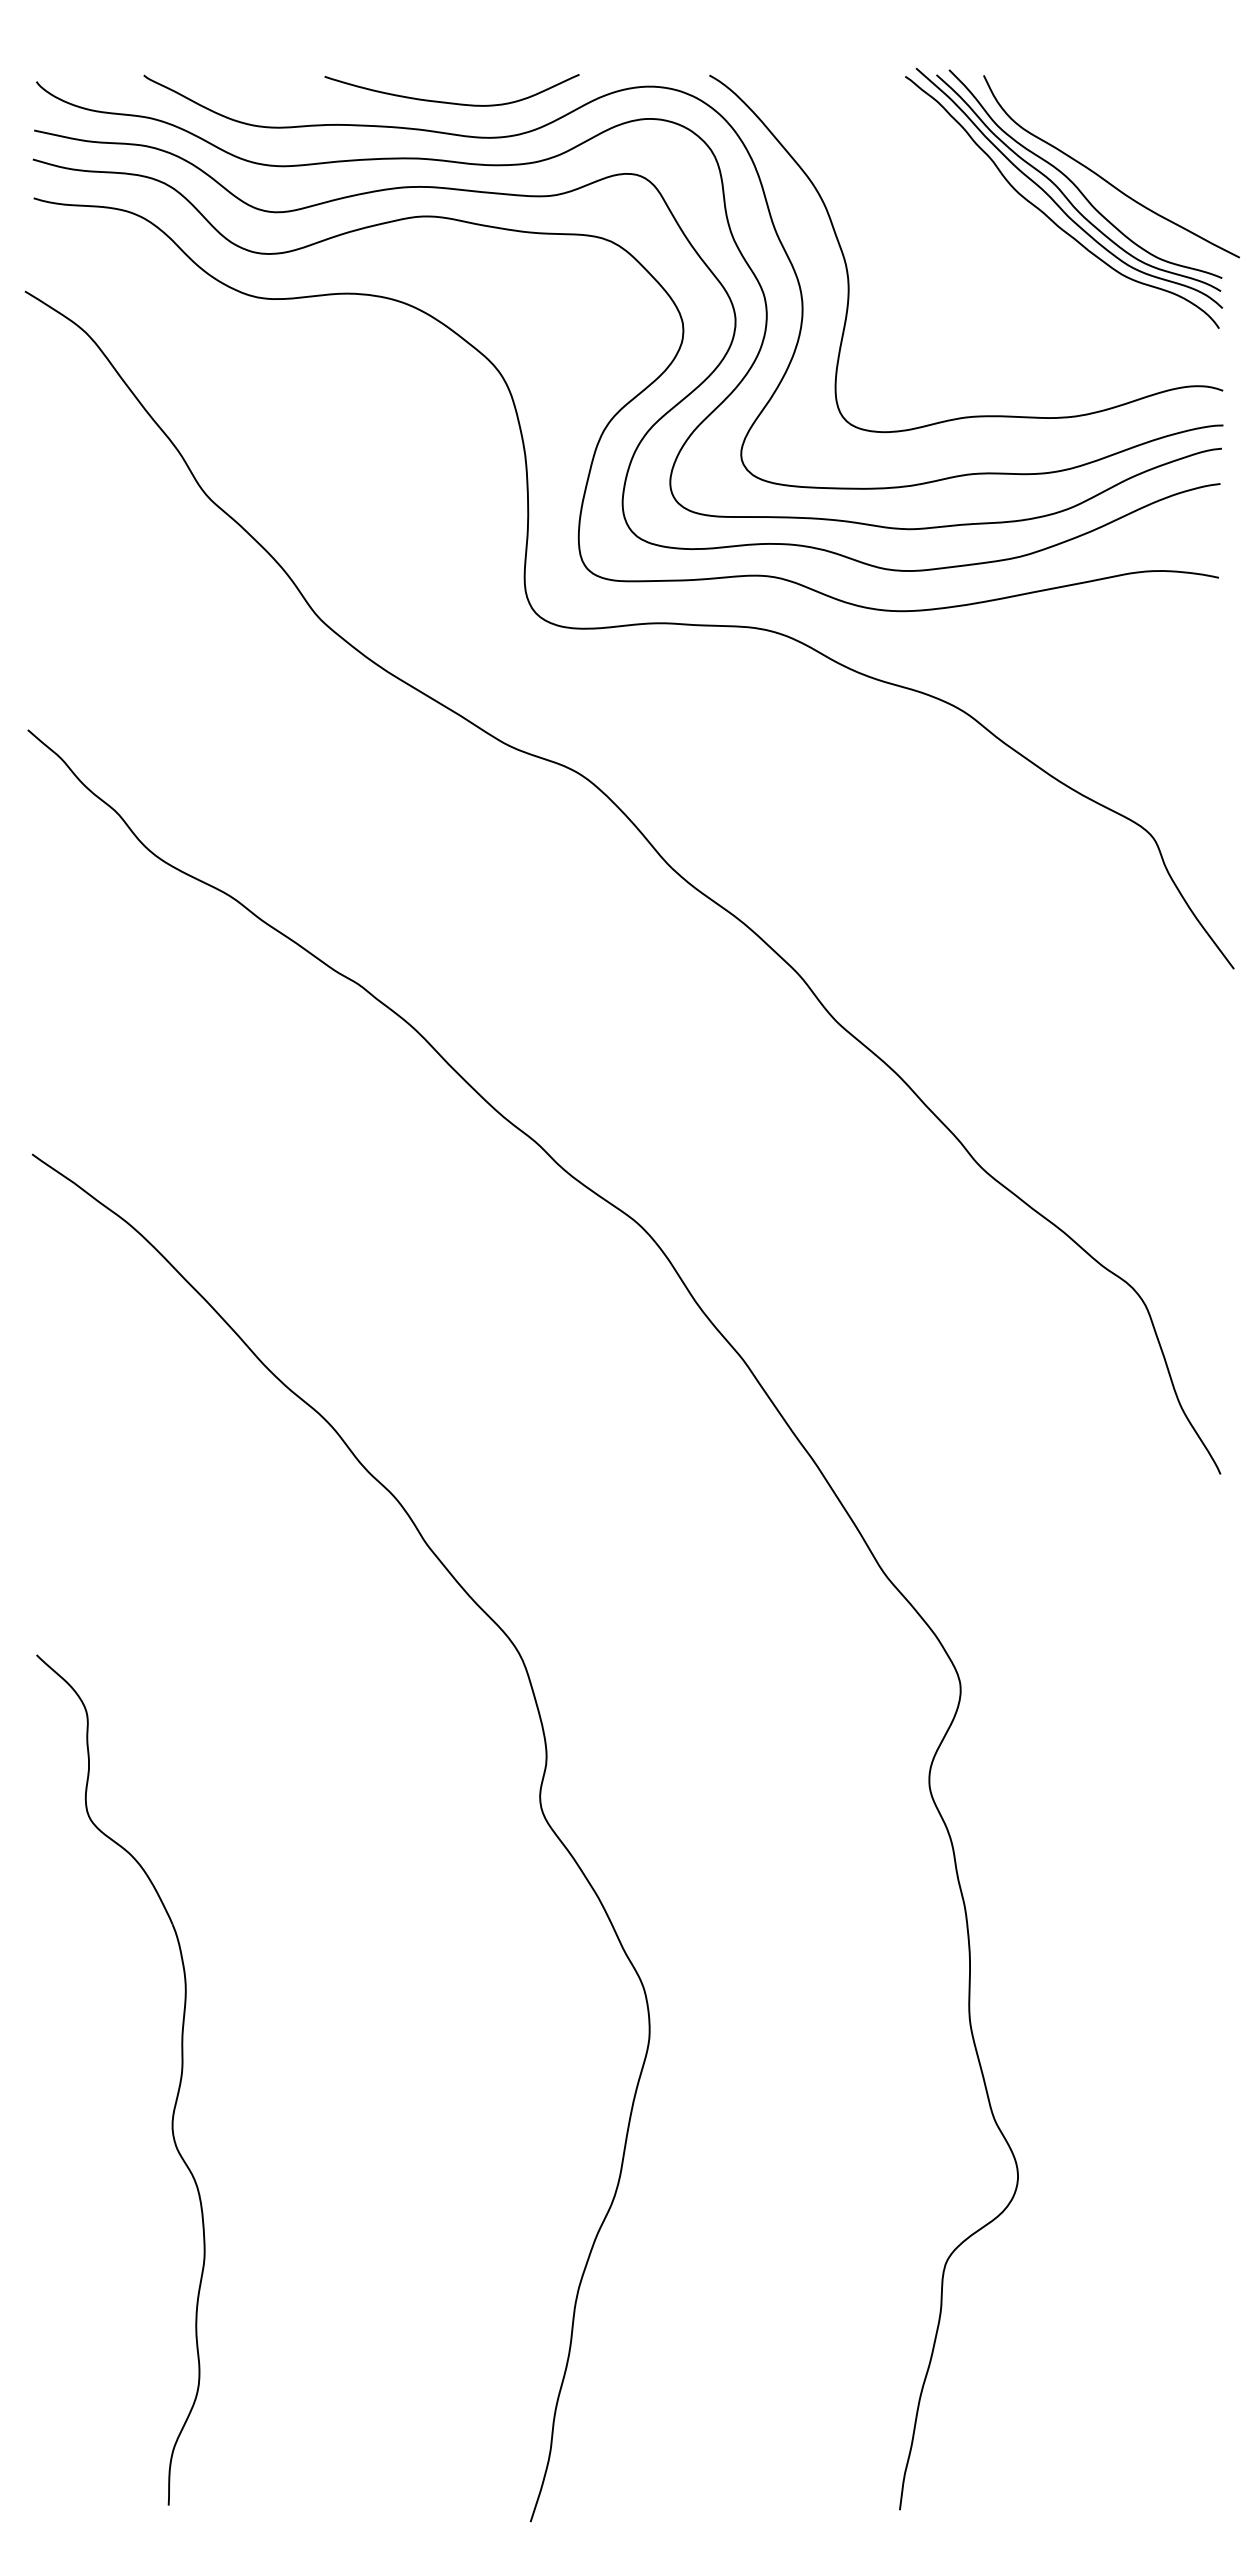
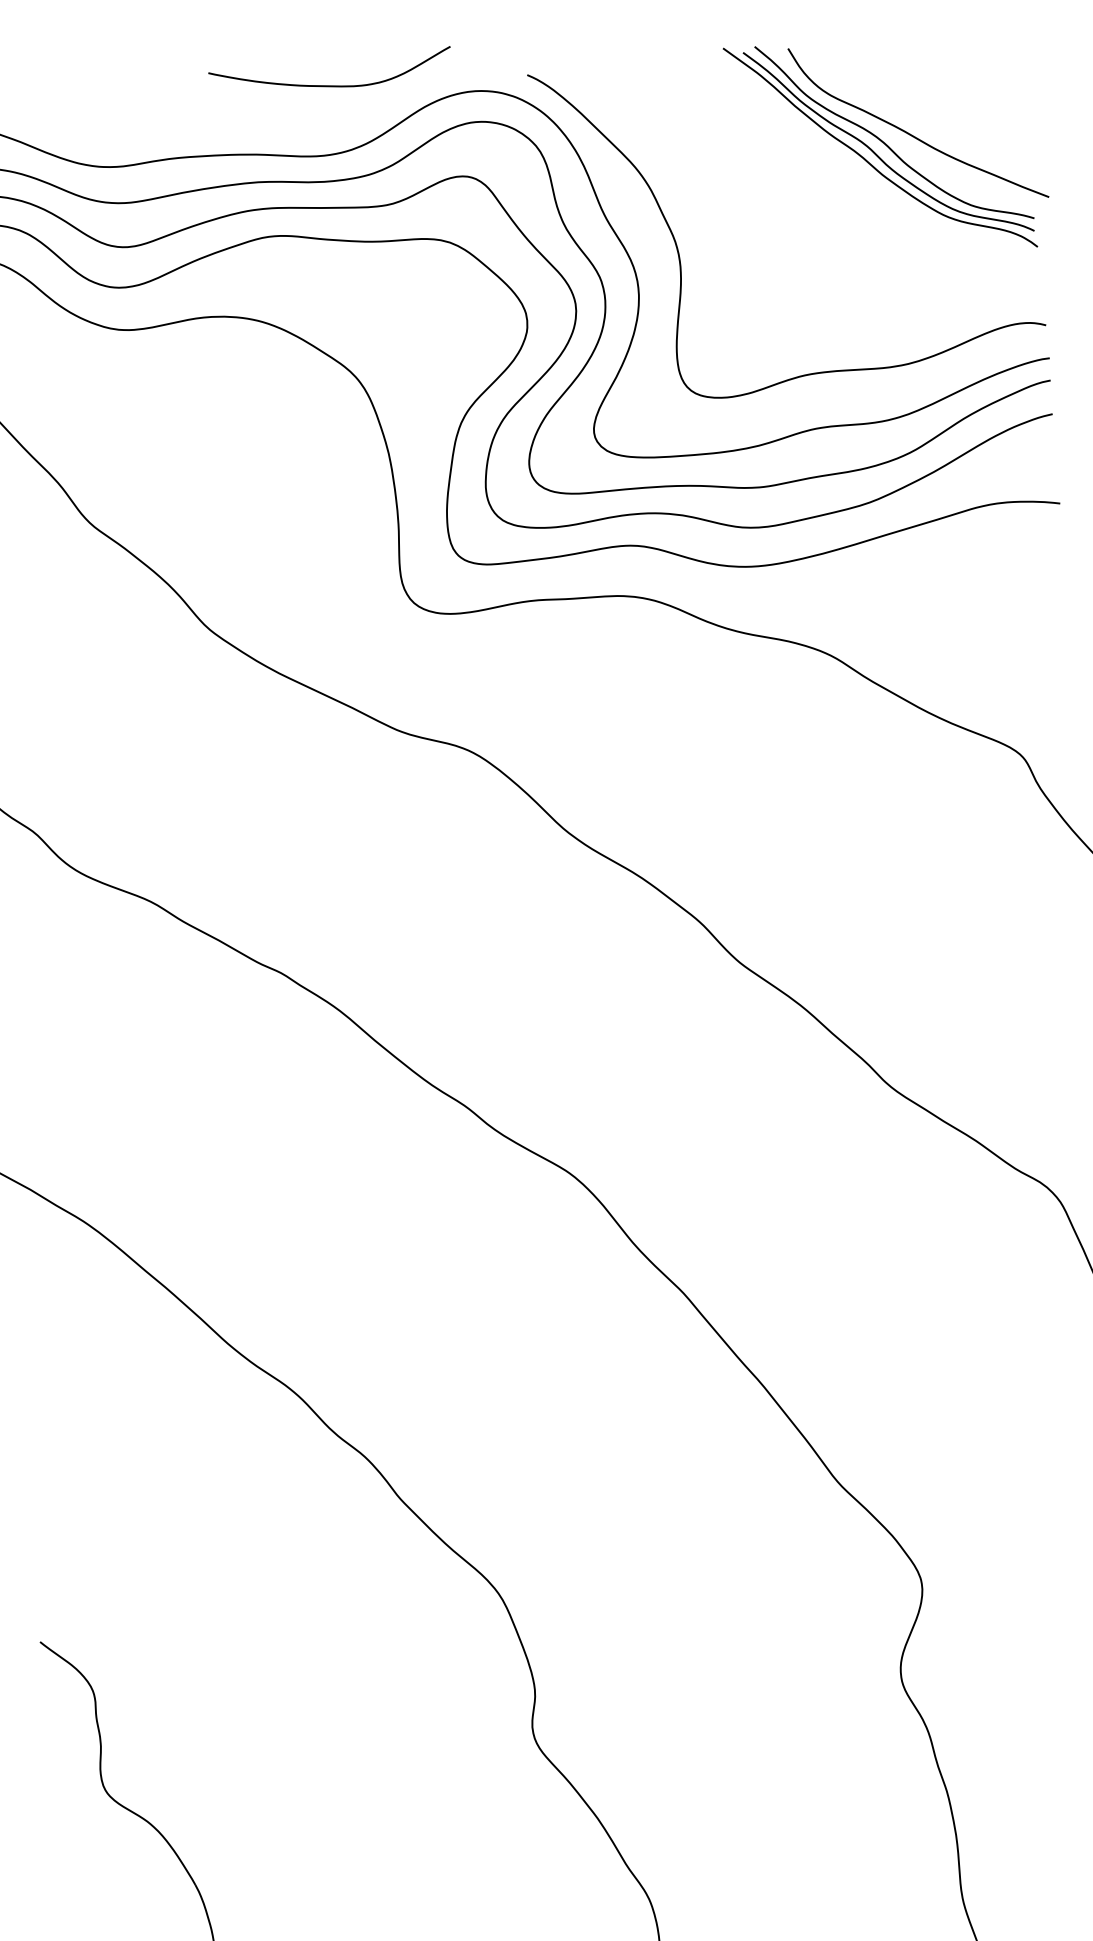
curve: (451, 102) -> (331, 85), moved
curve: (1051, 218) -> (866, 178), removed

